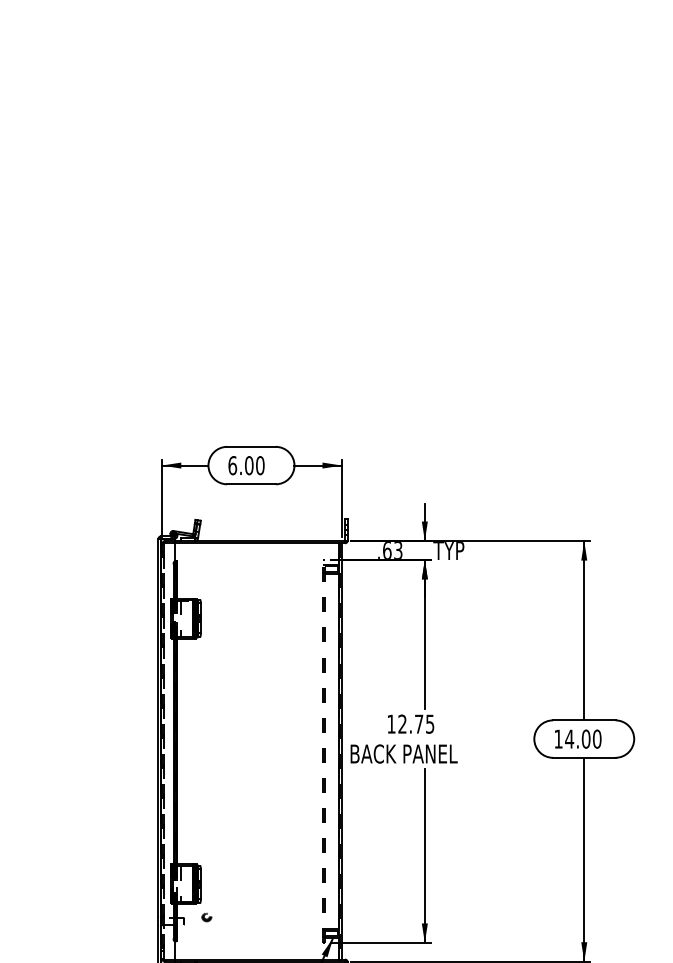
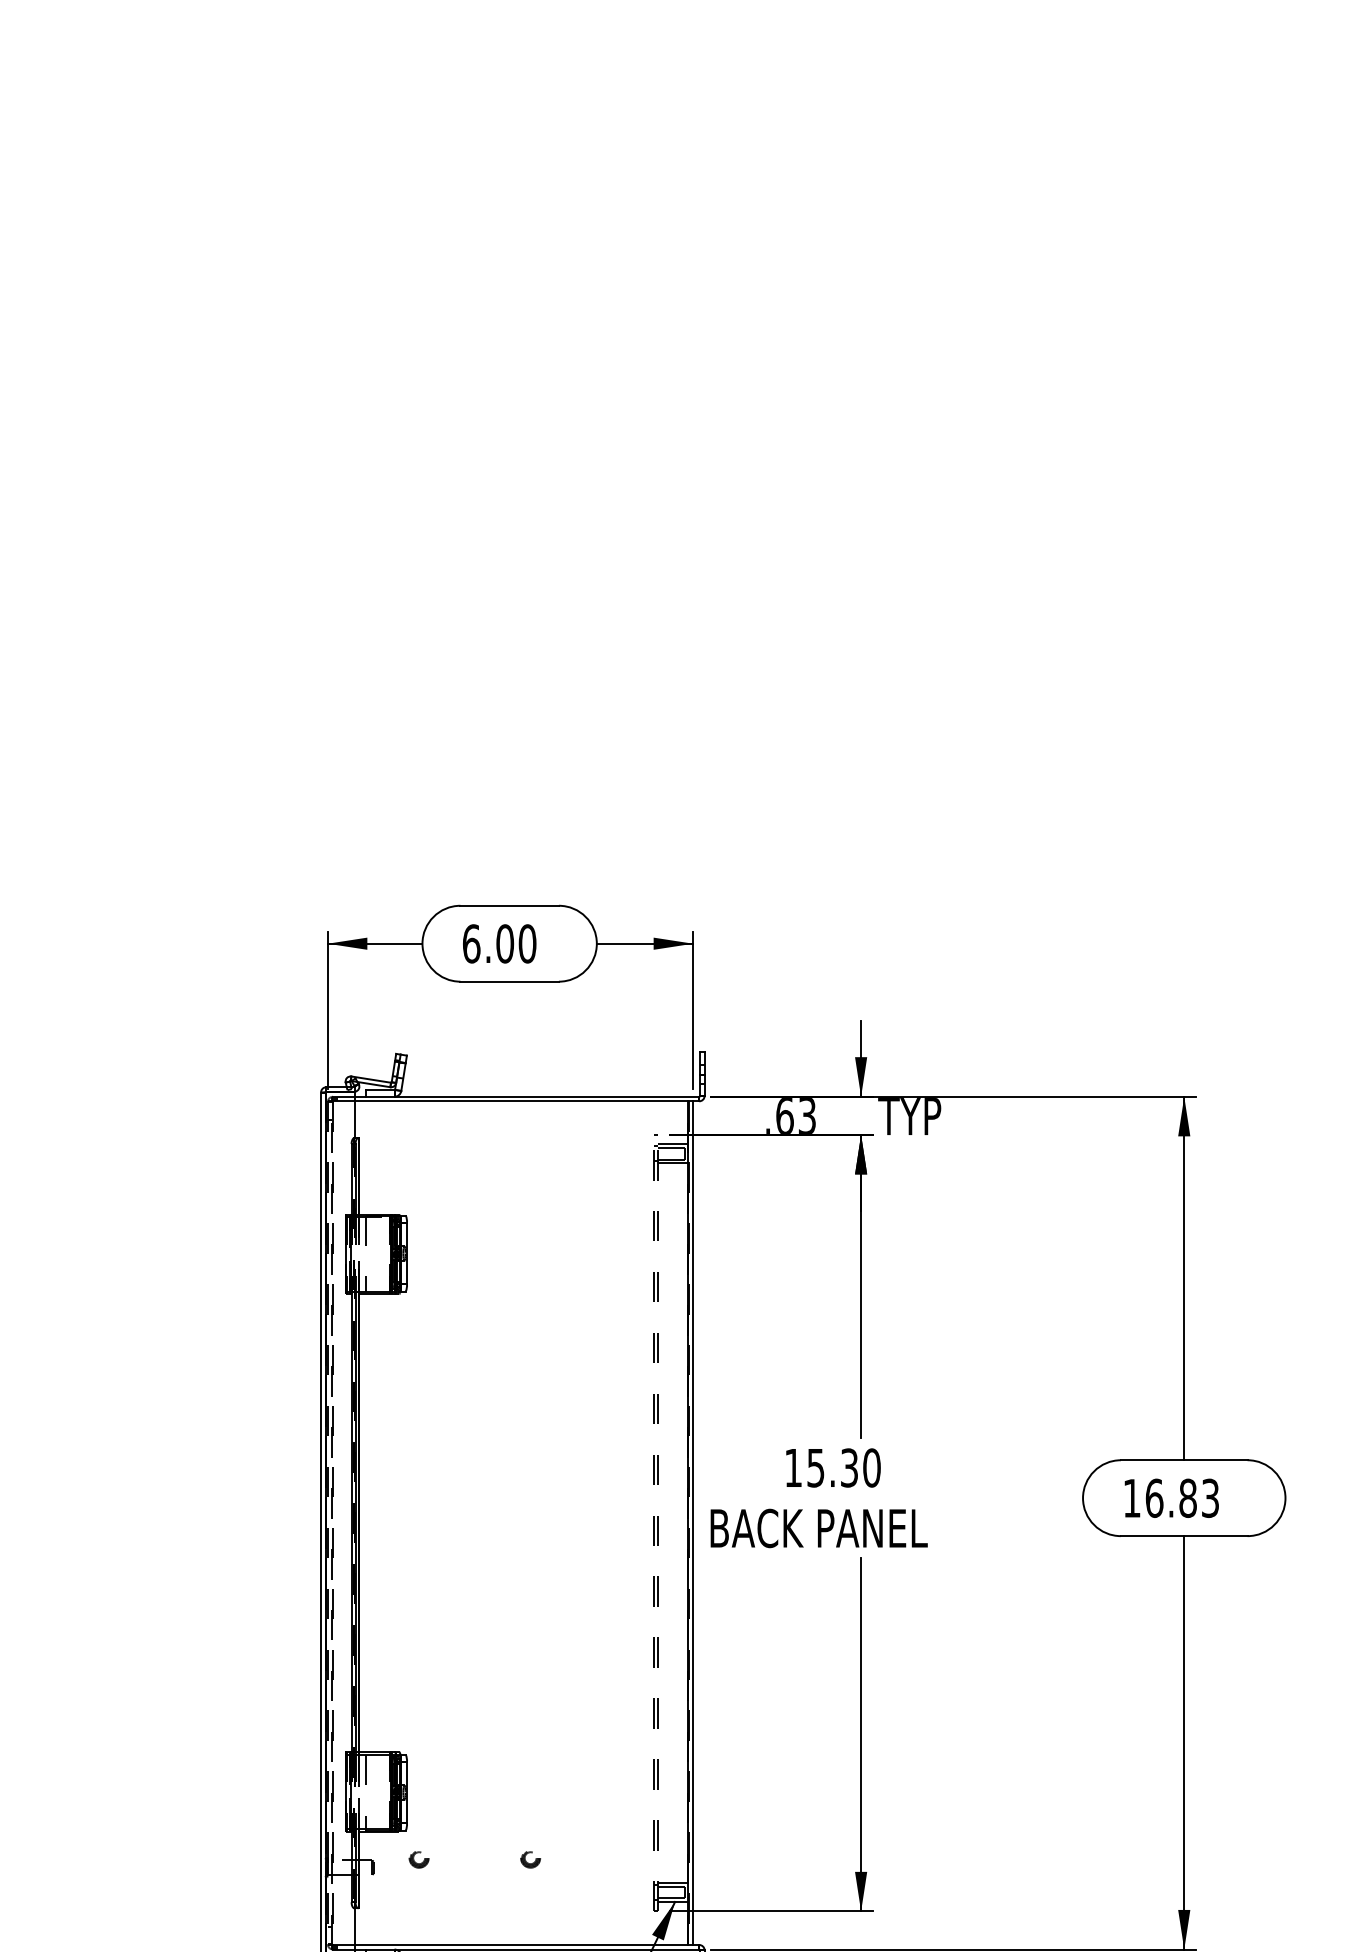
text: (416, 723) -> (844, 1466), 12.75 -> 15.30
text: (583, 738) -> (1182, 1496), 14.00 -> 16.83
part: (261, 917) -> (529, 1859), added

